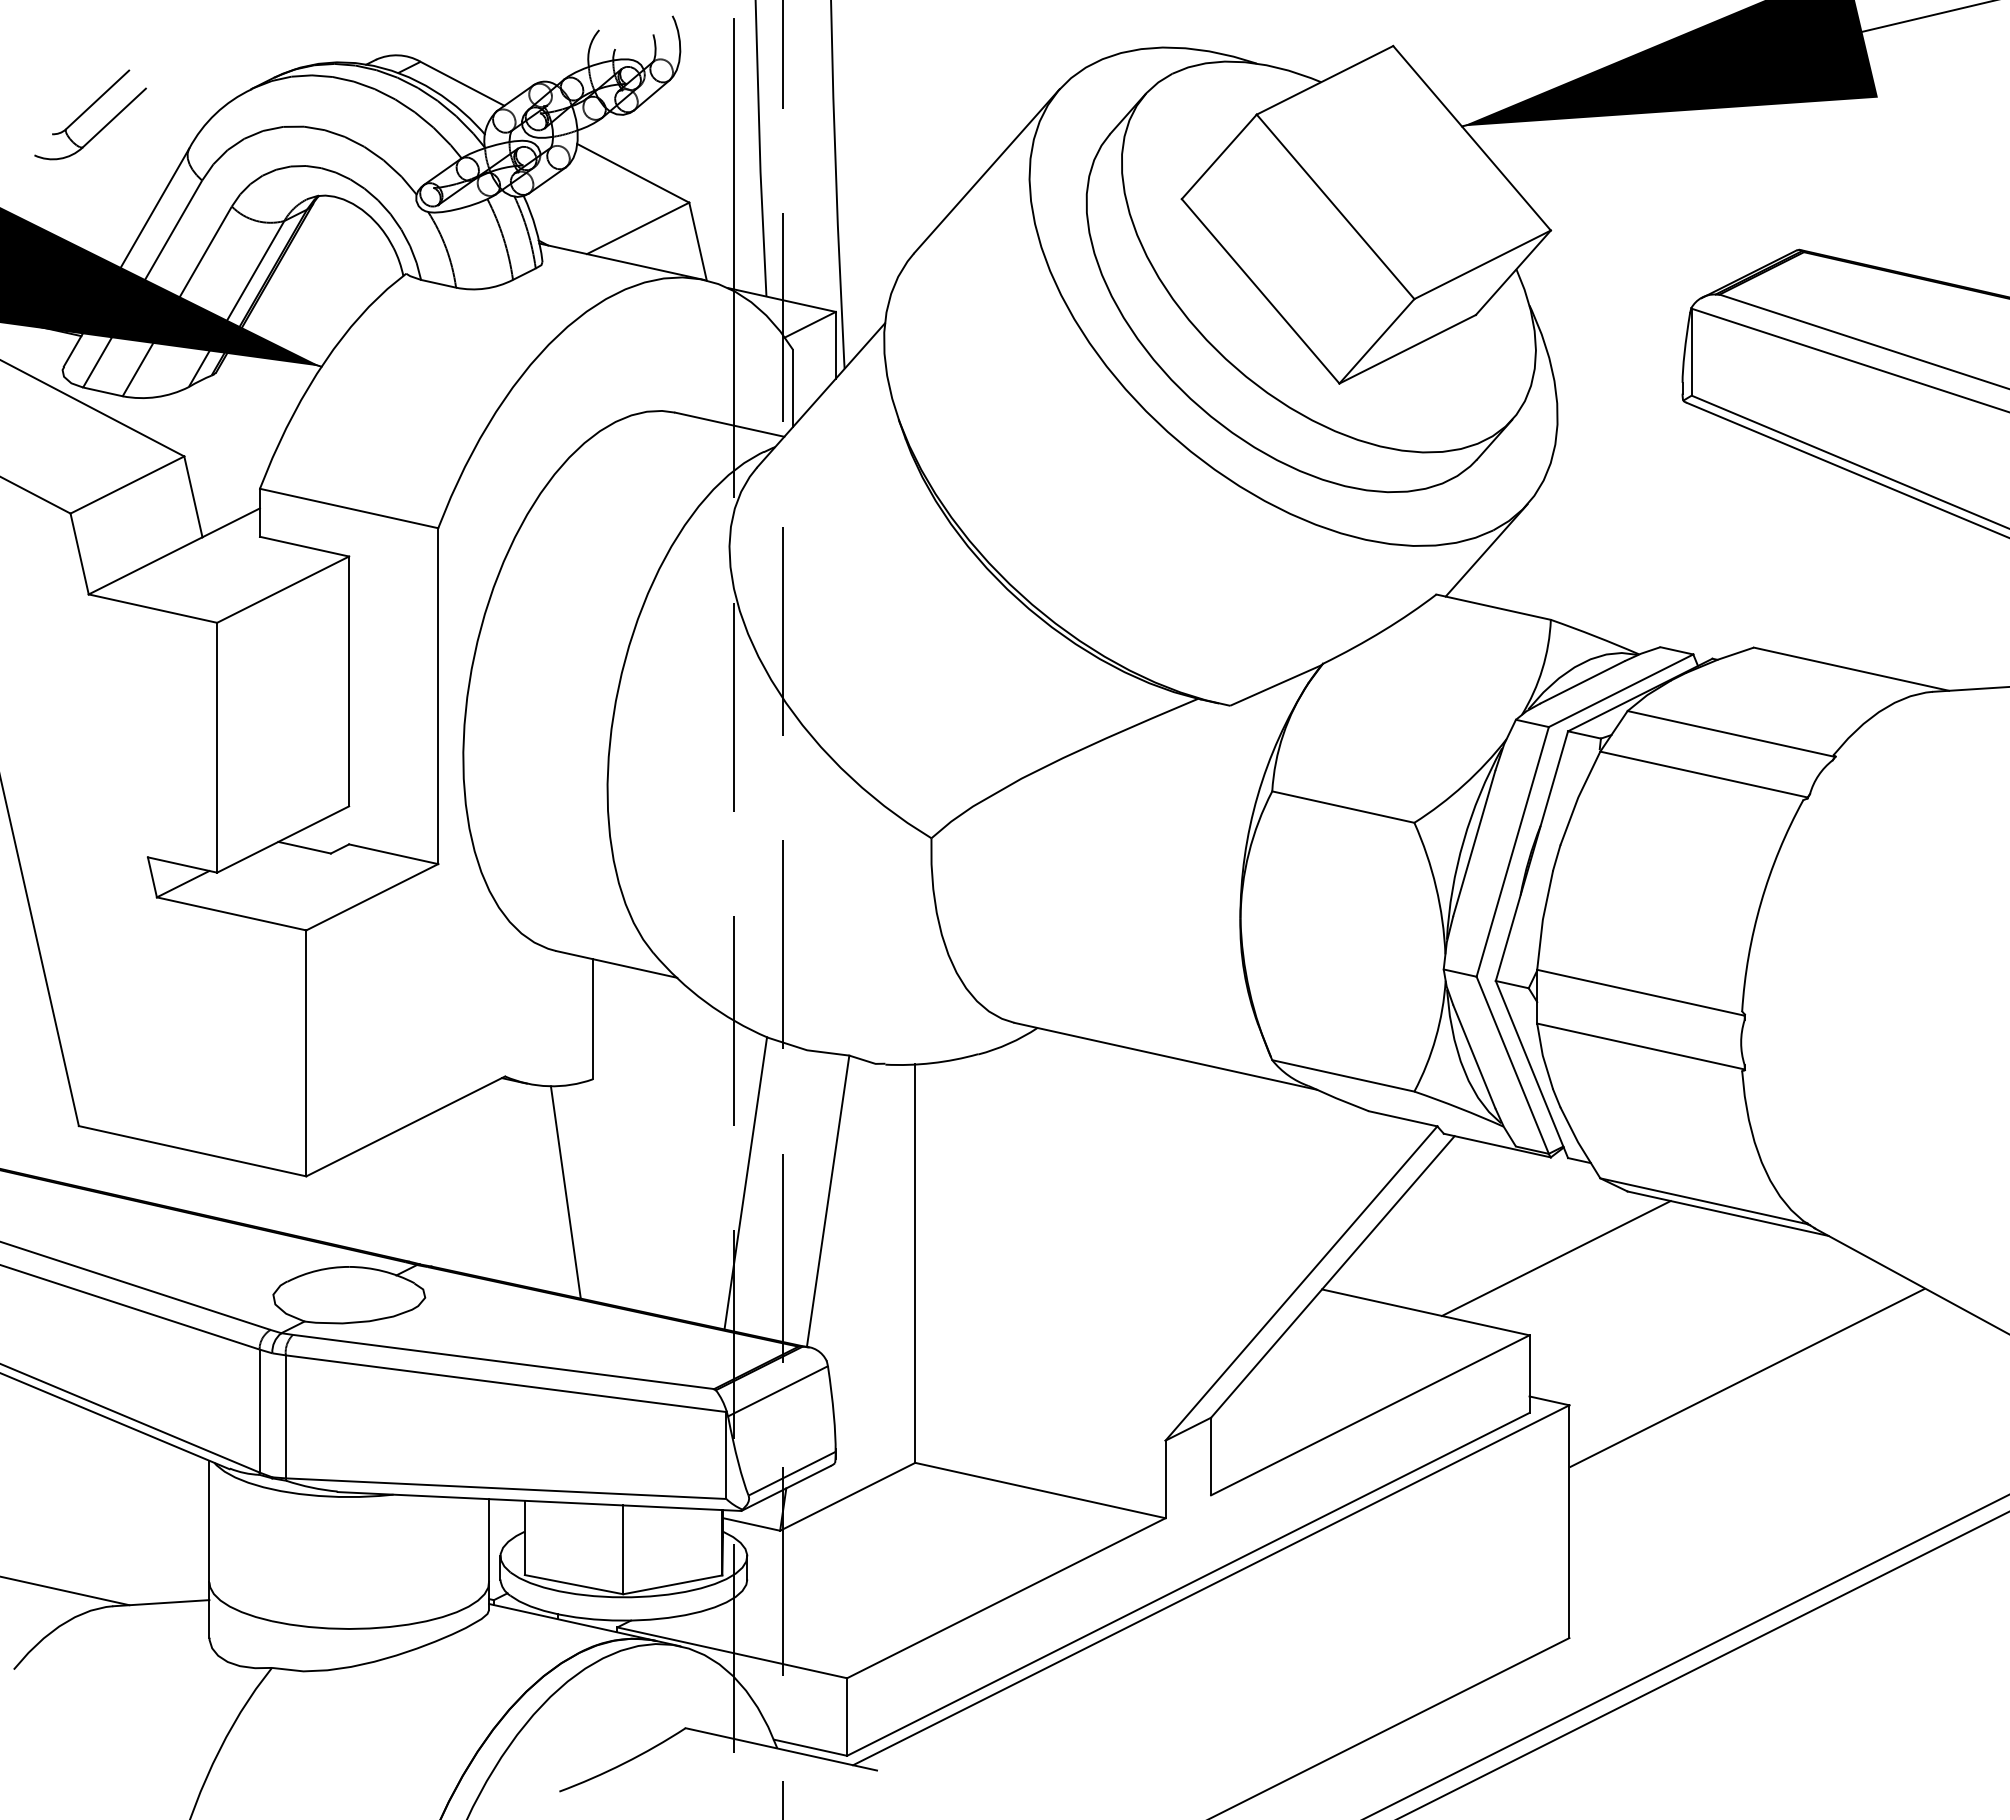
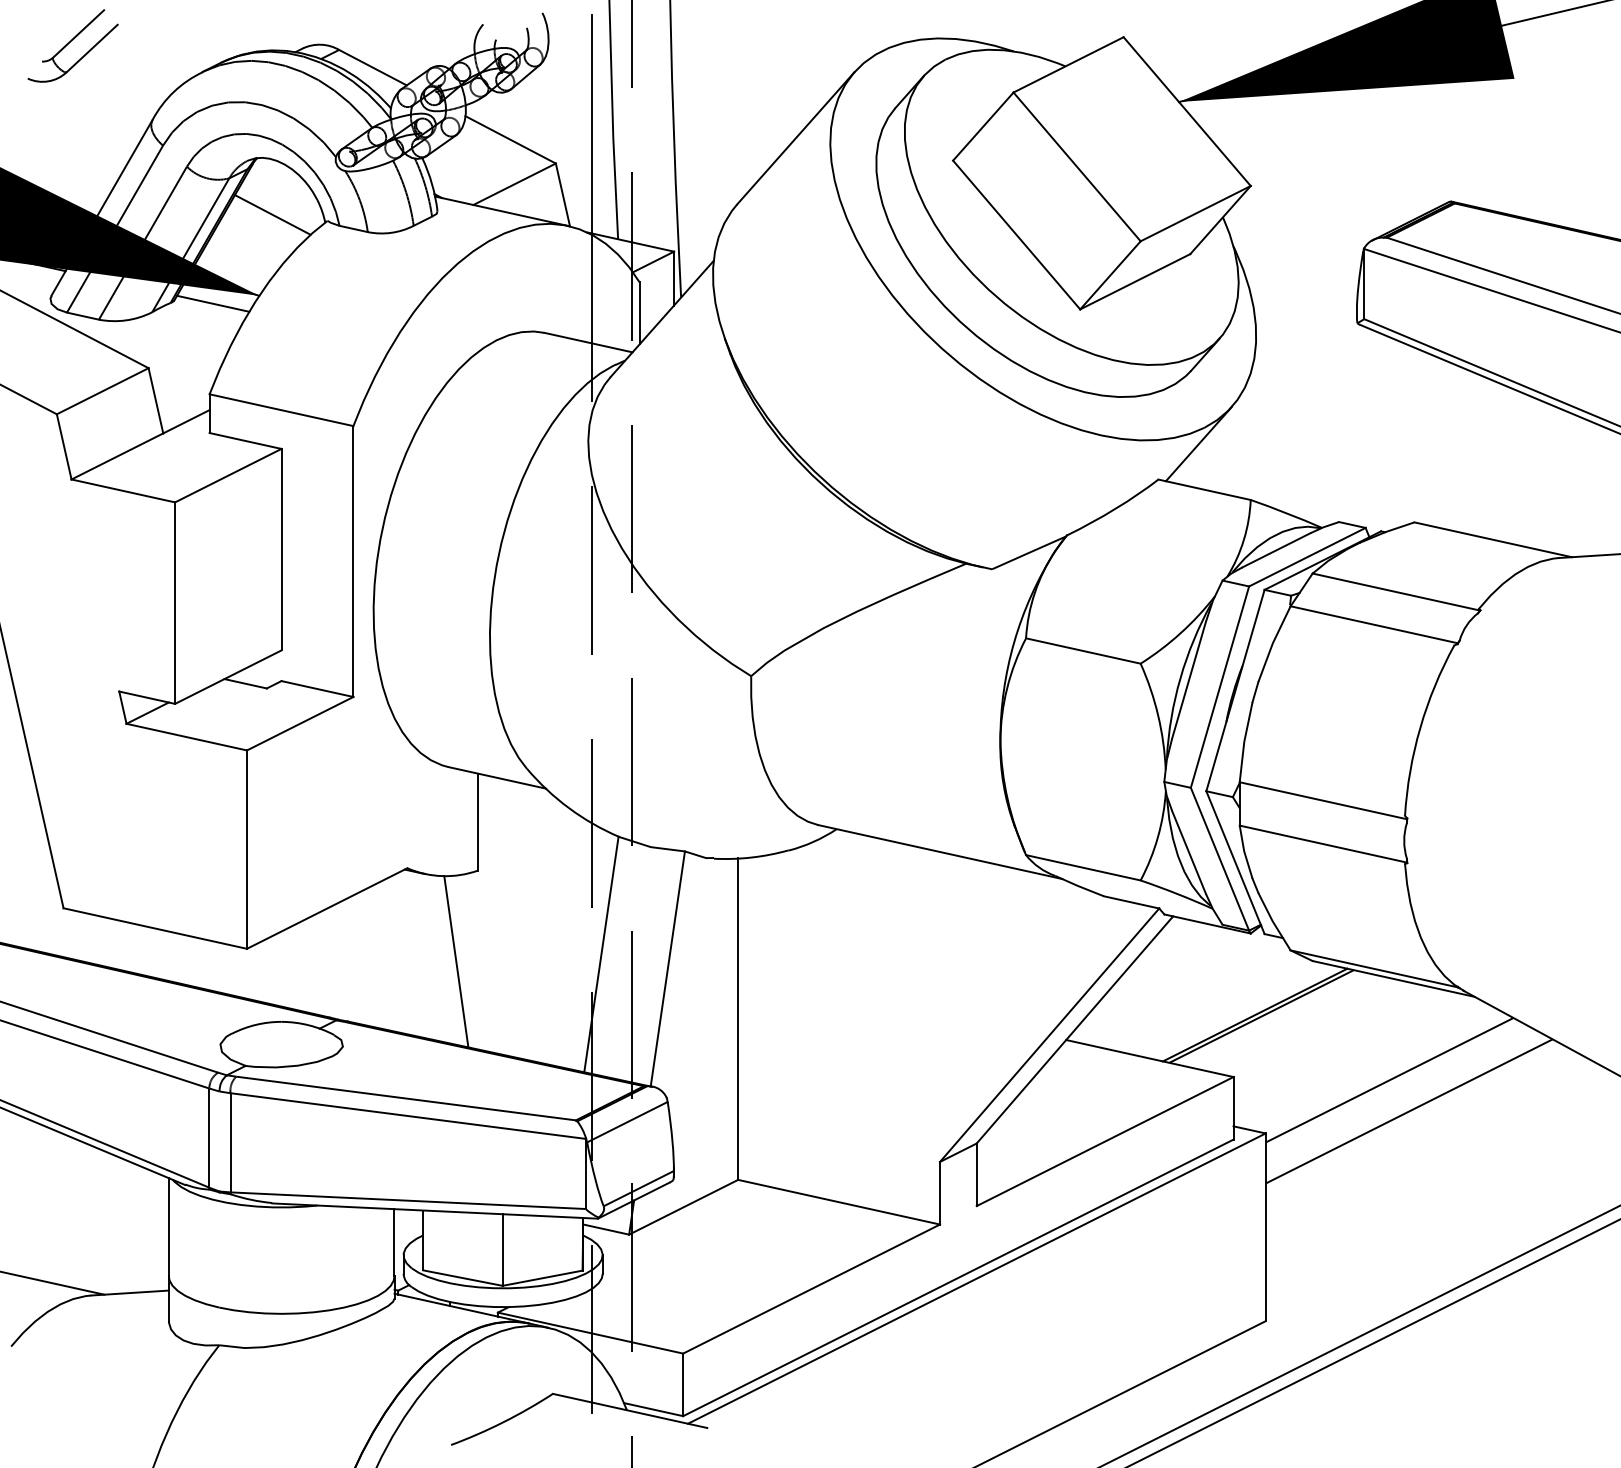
part: (90, 114) -> (72, 45), moved
line: (338, 266) -> (272, 215), added
line: (264, 376) -> (213, 303), added
line: (1564, 1259) -> (1261, 1015), added
line: (1722, 1339) -> (1389, 1080), added

